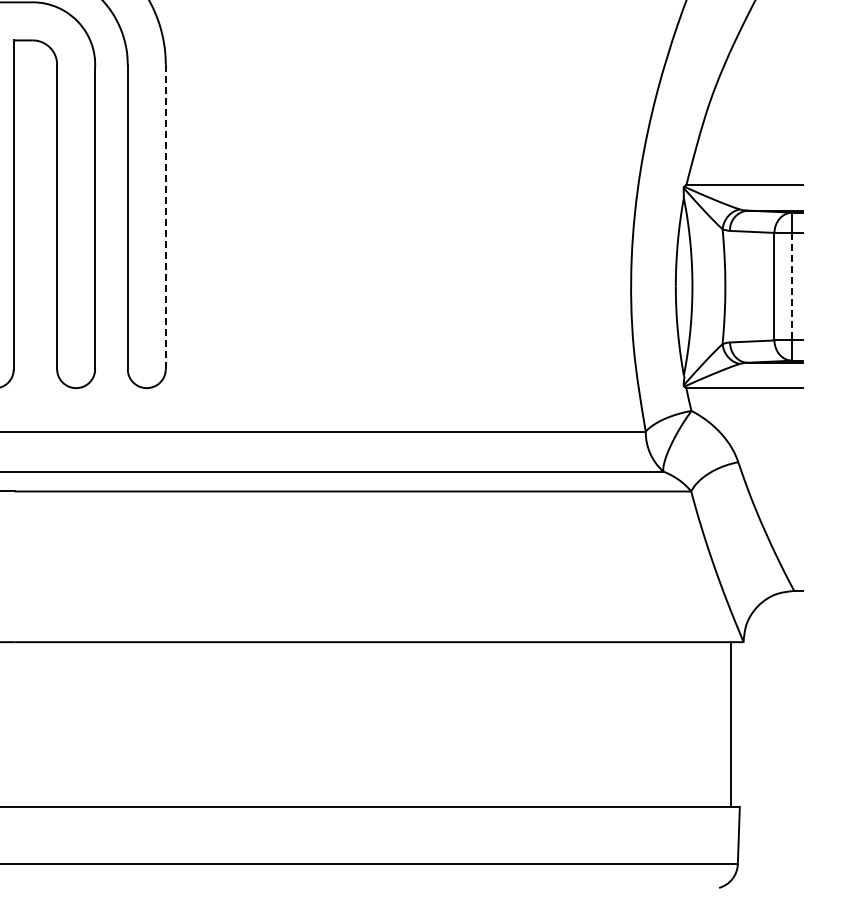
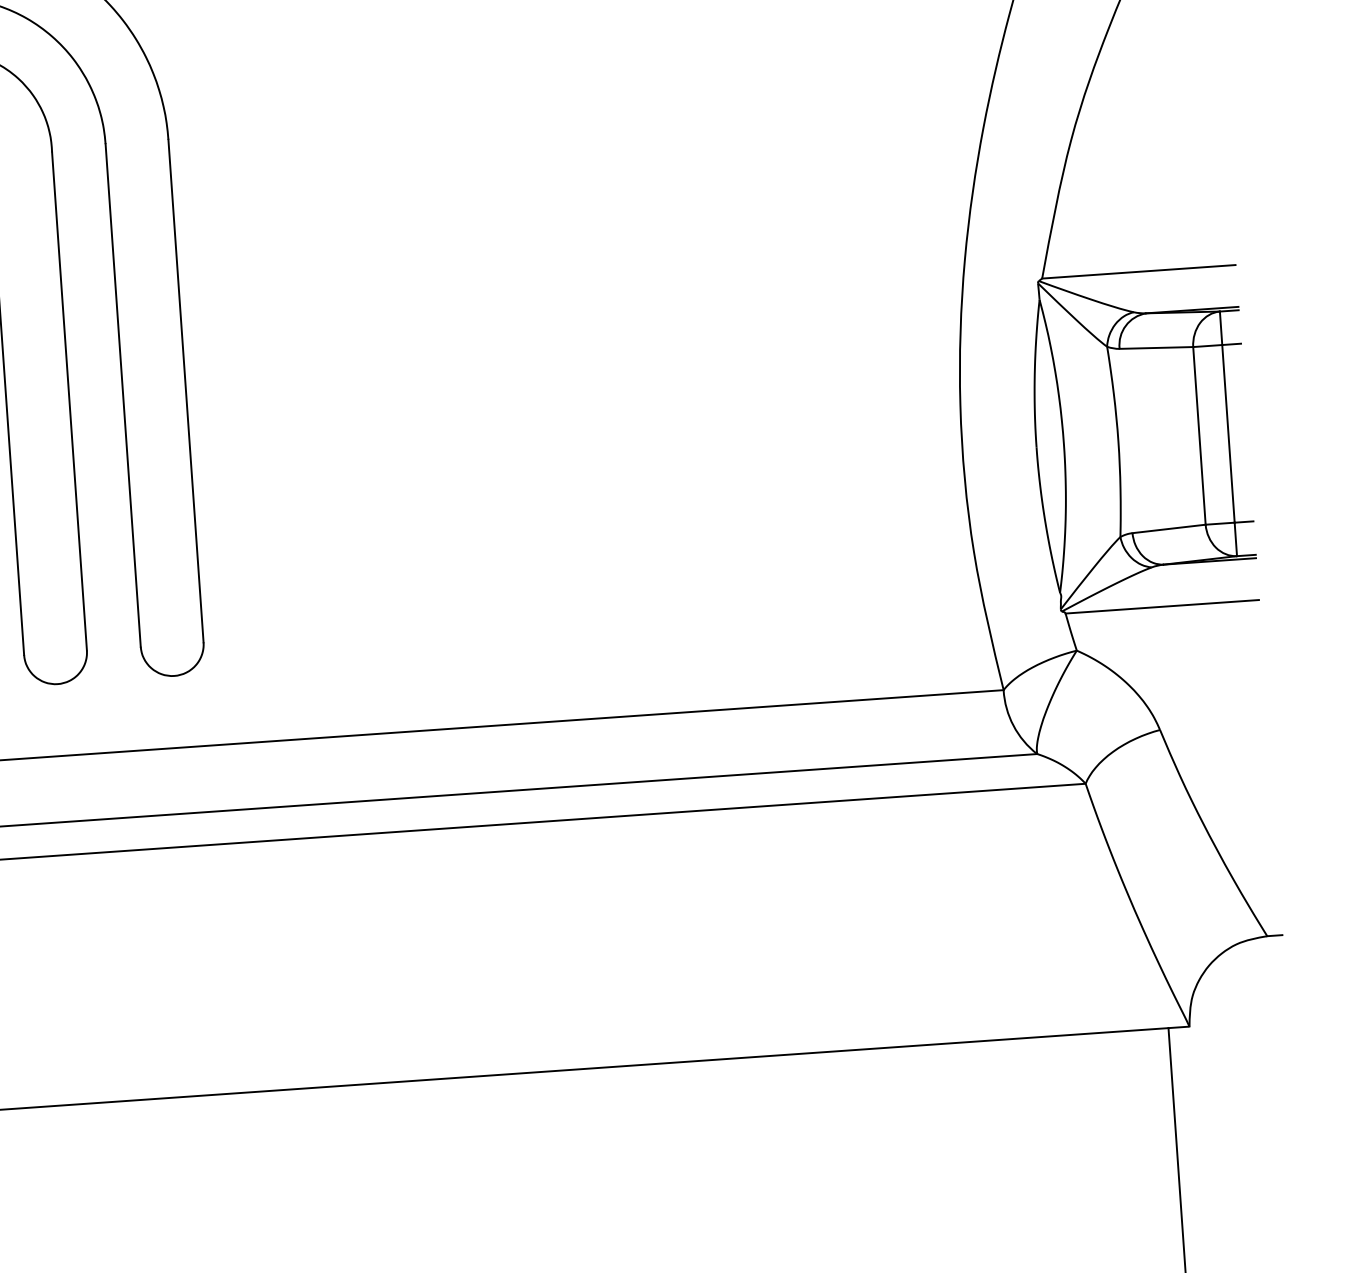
line: (165, 217) -> (185, 391), dashed -> solid
line: (792, 286) -> (1229, 433), dashed -> solid

